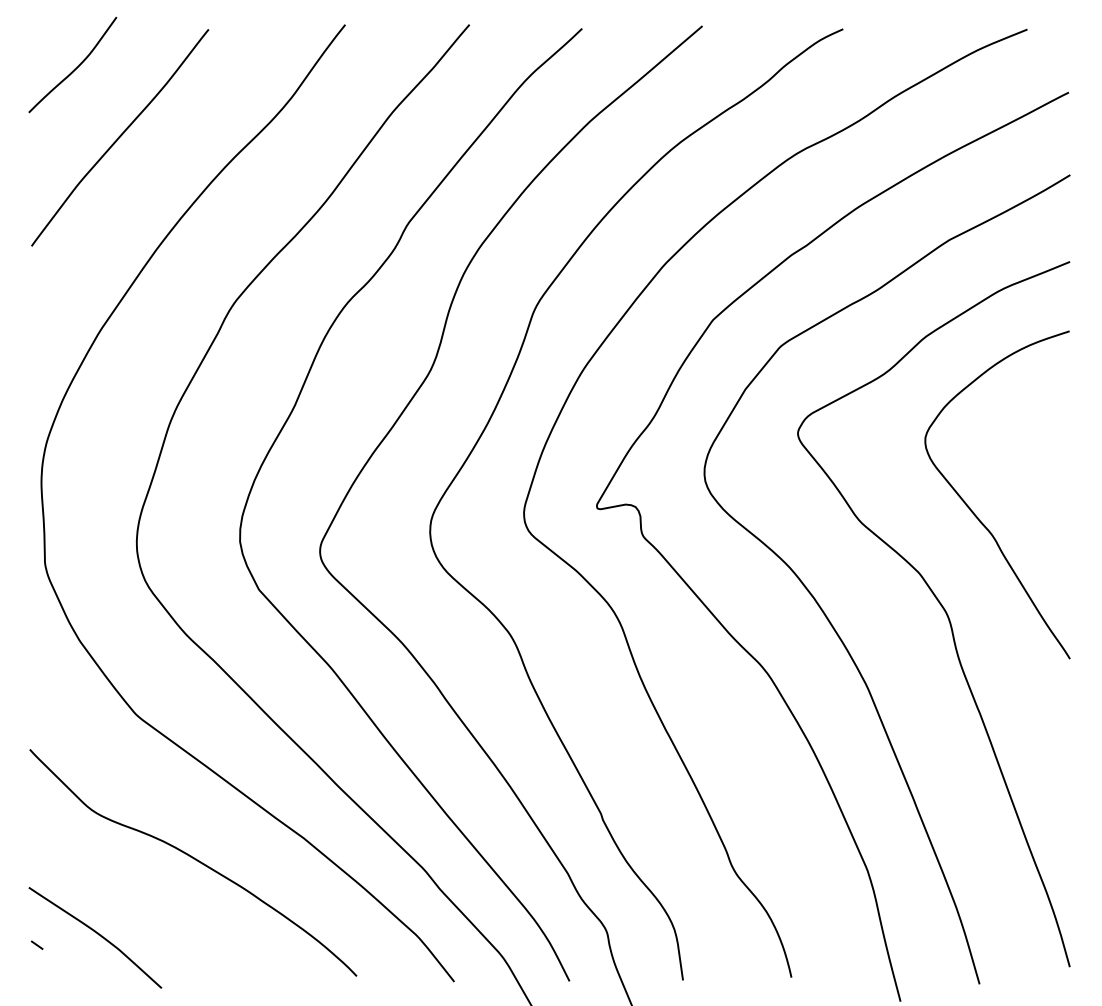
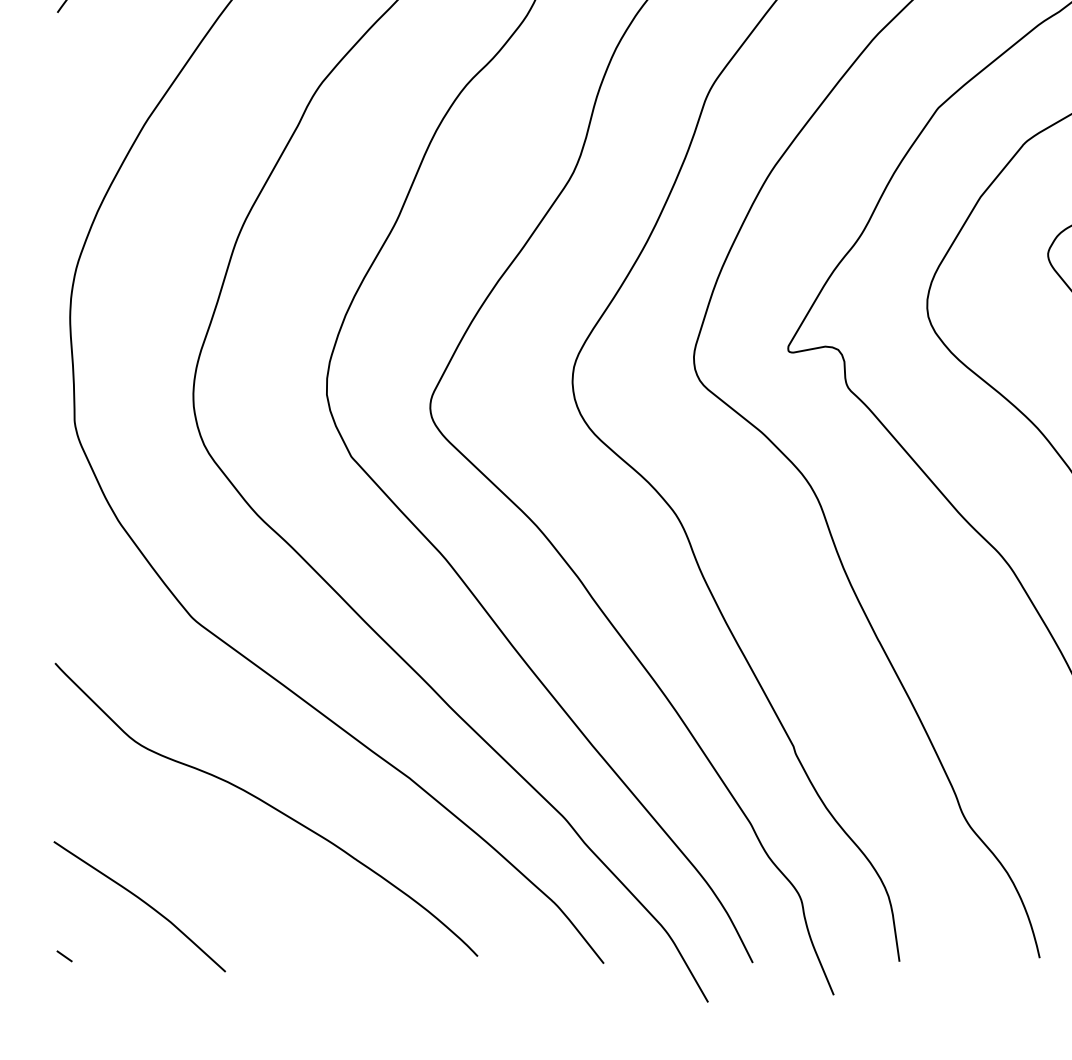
line: (36, 944) -> (63, 955), moved

